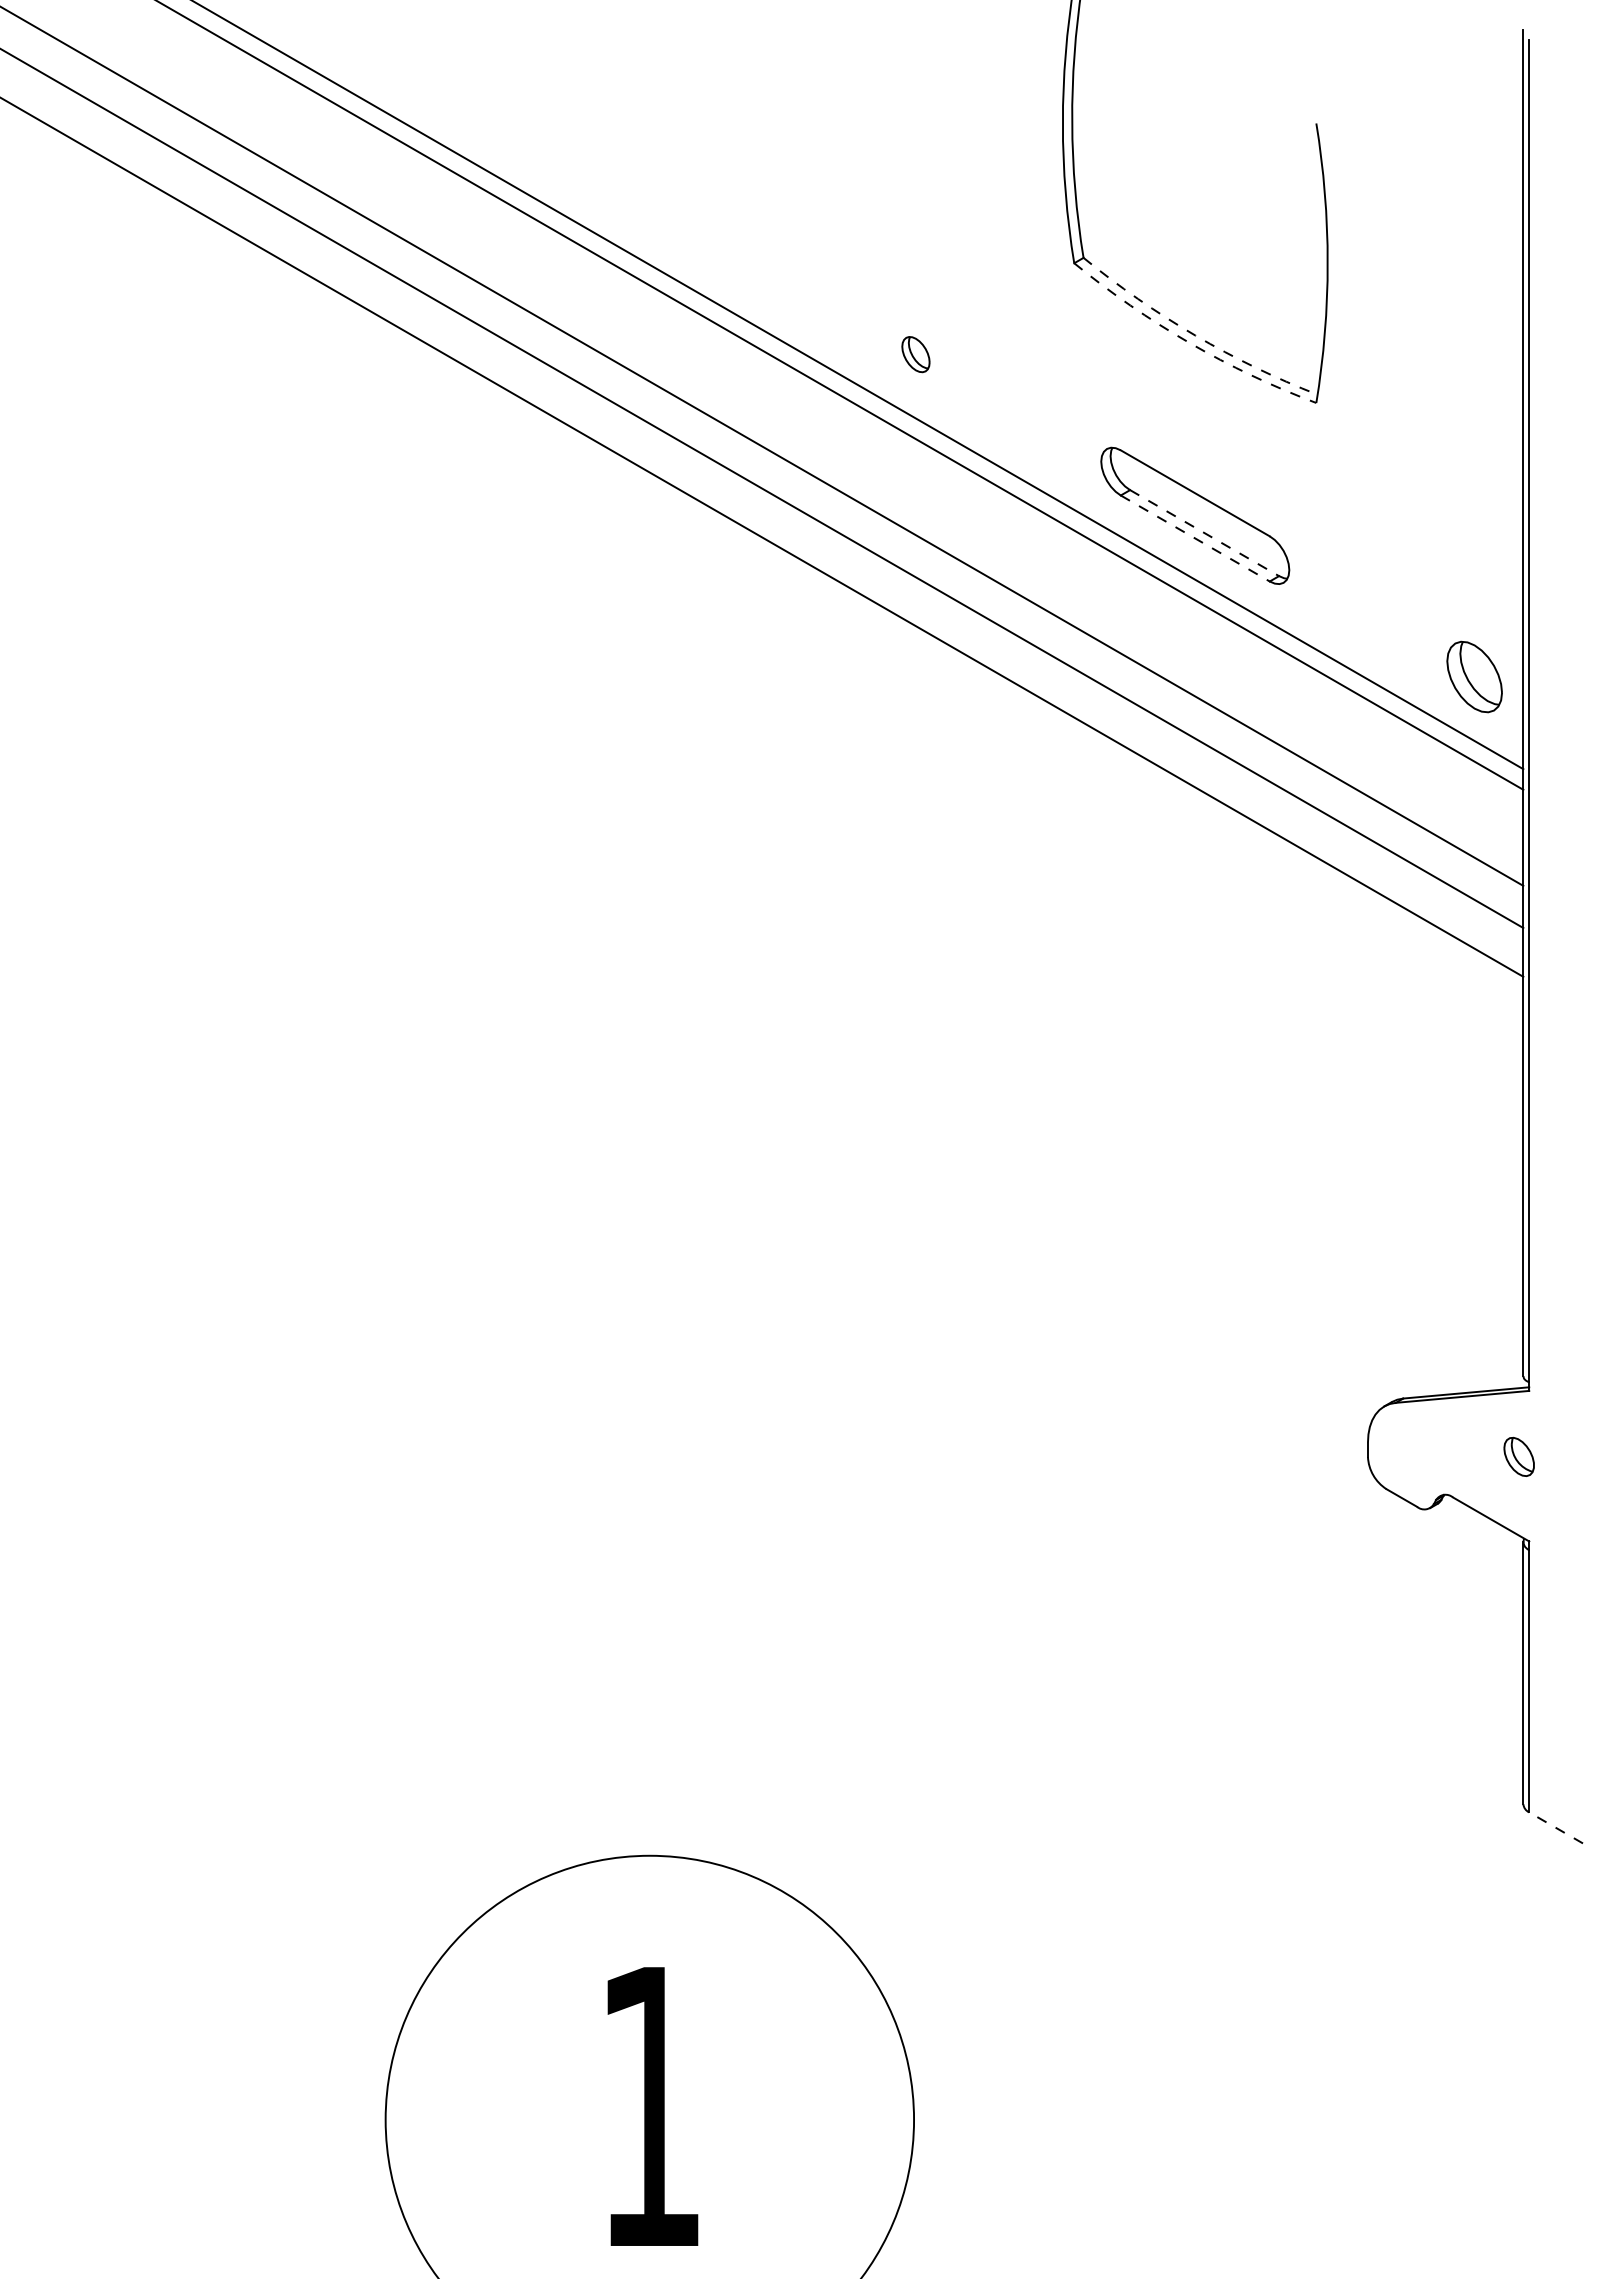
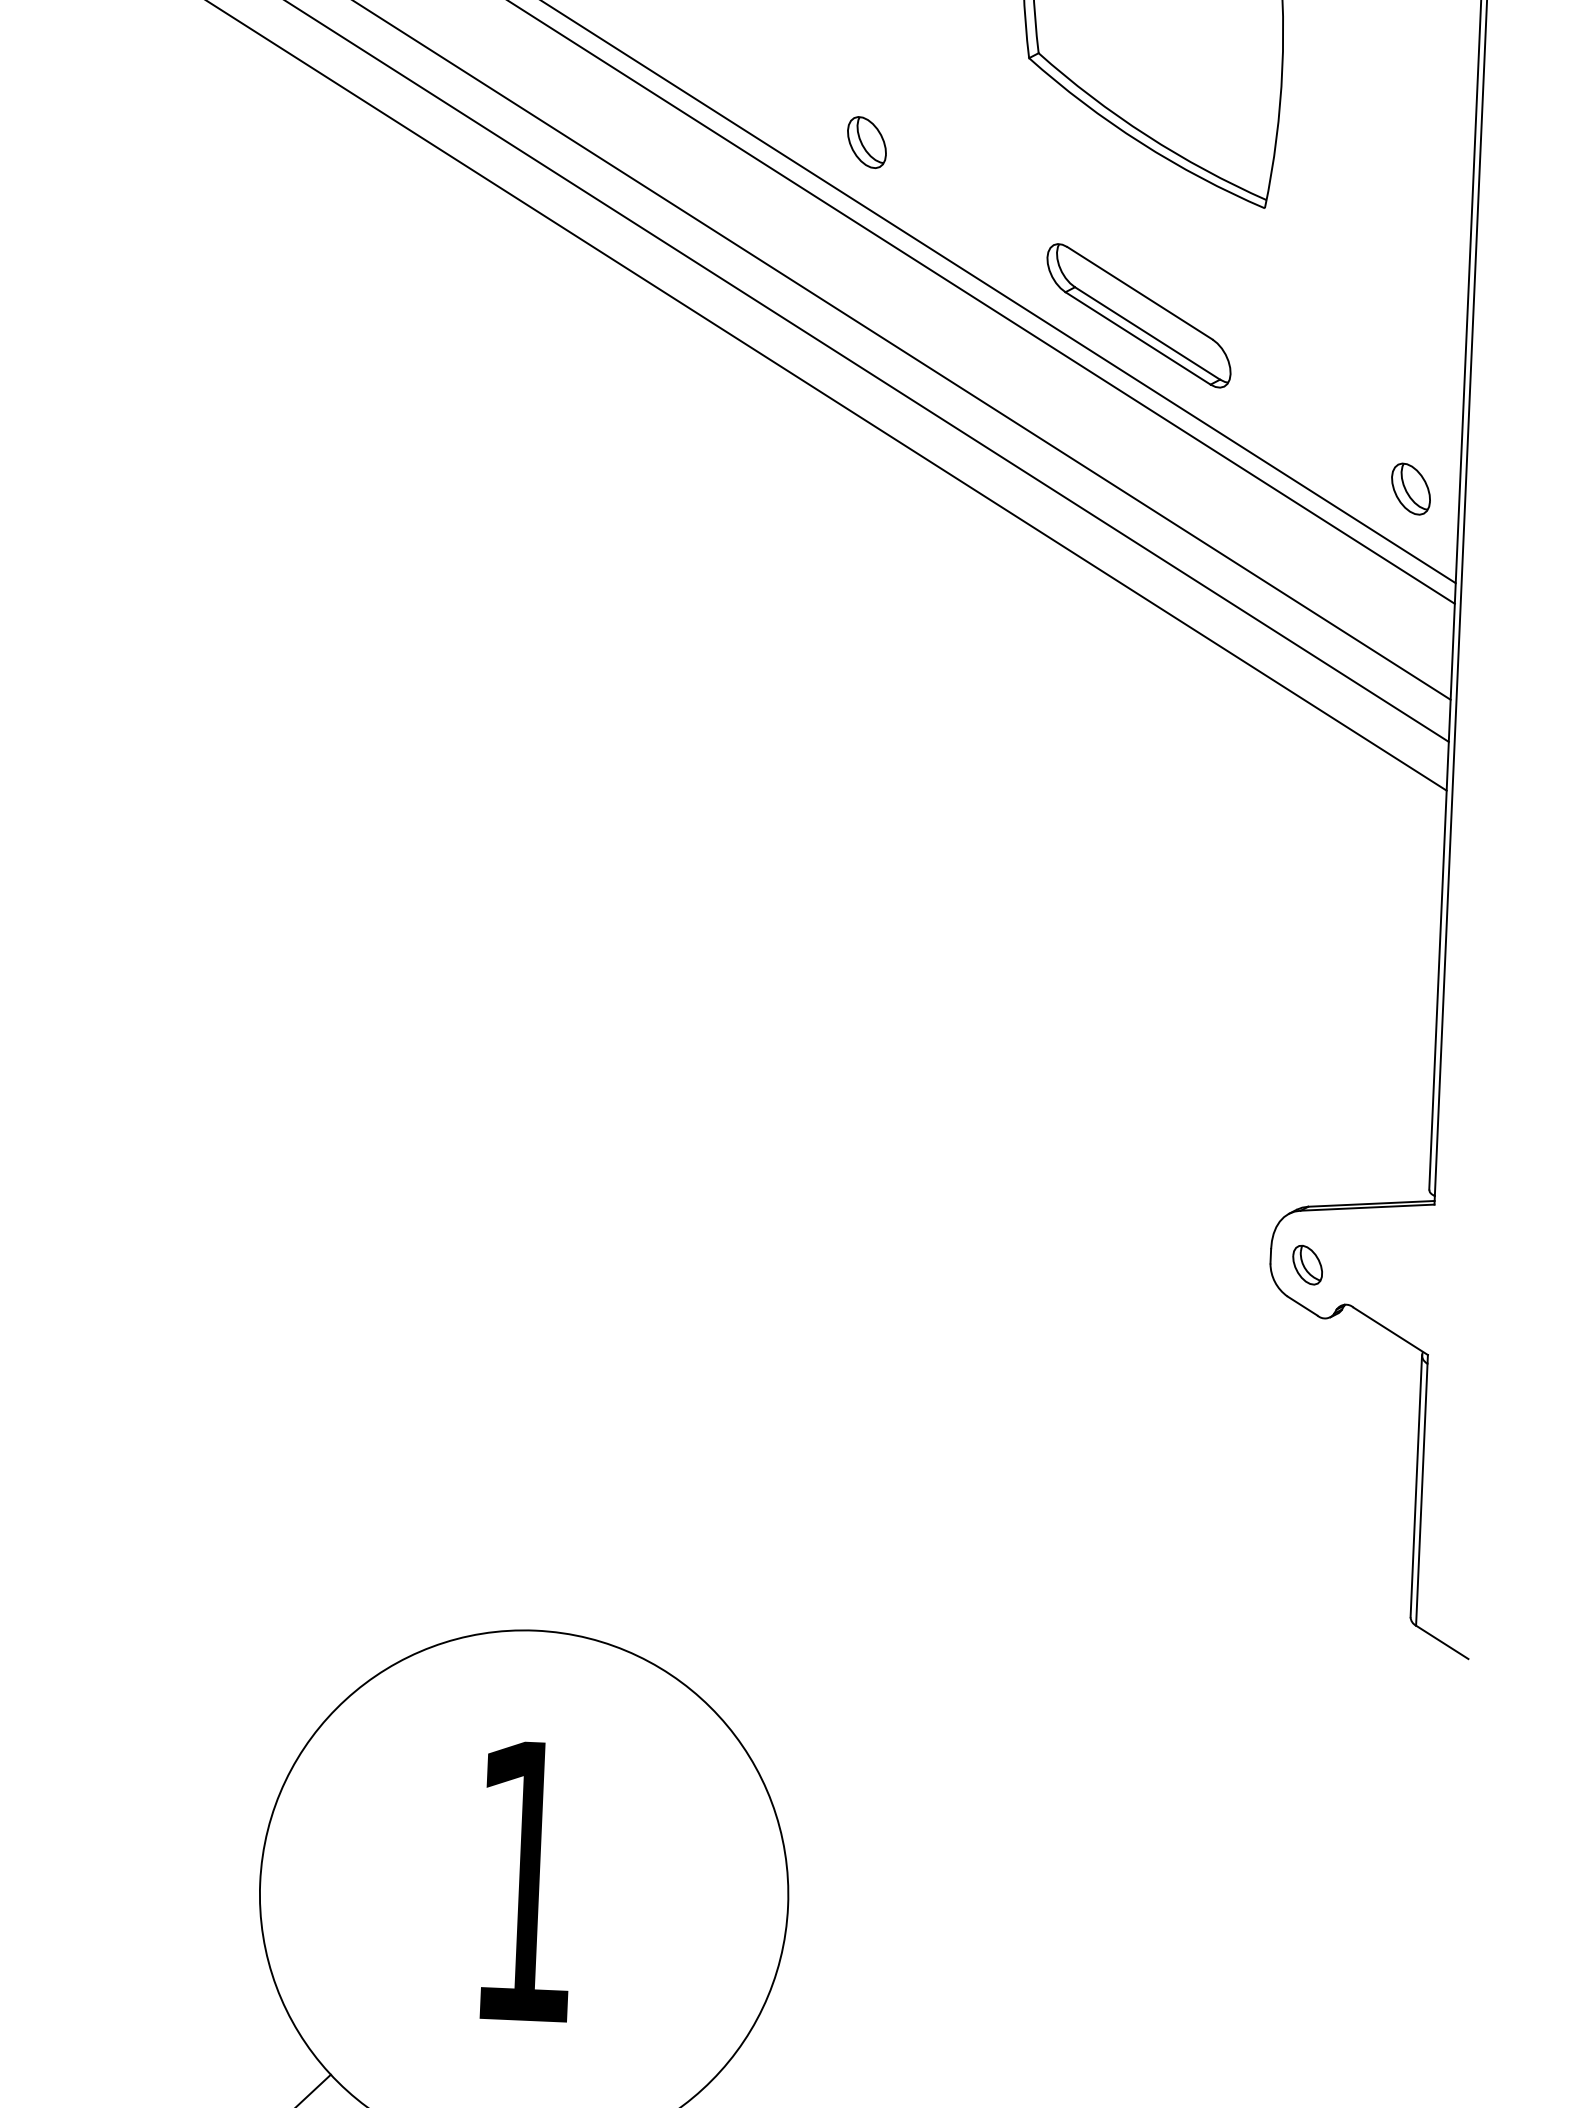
arc: (1195, 335) -> (1147, 135), dashed -> solid
arc: (1189, 342) -> (1140, 142), dashed -> solid
part: (915, 354) -> (866, 142), size x1.43
line: (1205, 533) -> (1148, 333), dashed -> solid
line: (1195, 538) -> (1138, 338), dashed -> solid
part: (1474, 677) -> (1410, 489), size x0.71
part: (1518, 1456) -> (1307, 1264), moved
line: (1555, 1827) -> (1441, 1641), dashed -> solid

